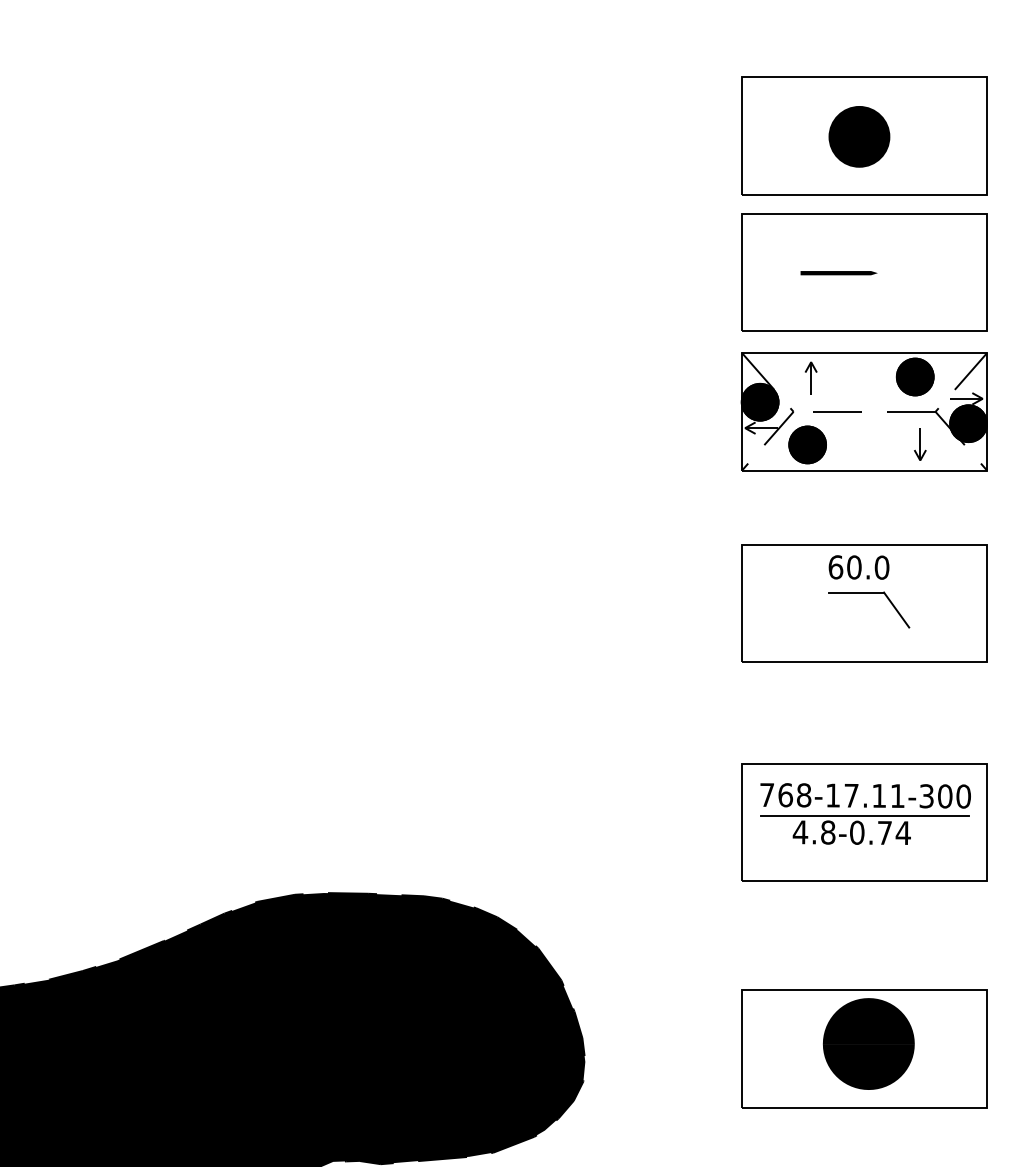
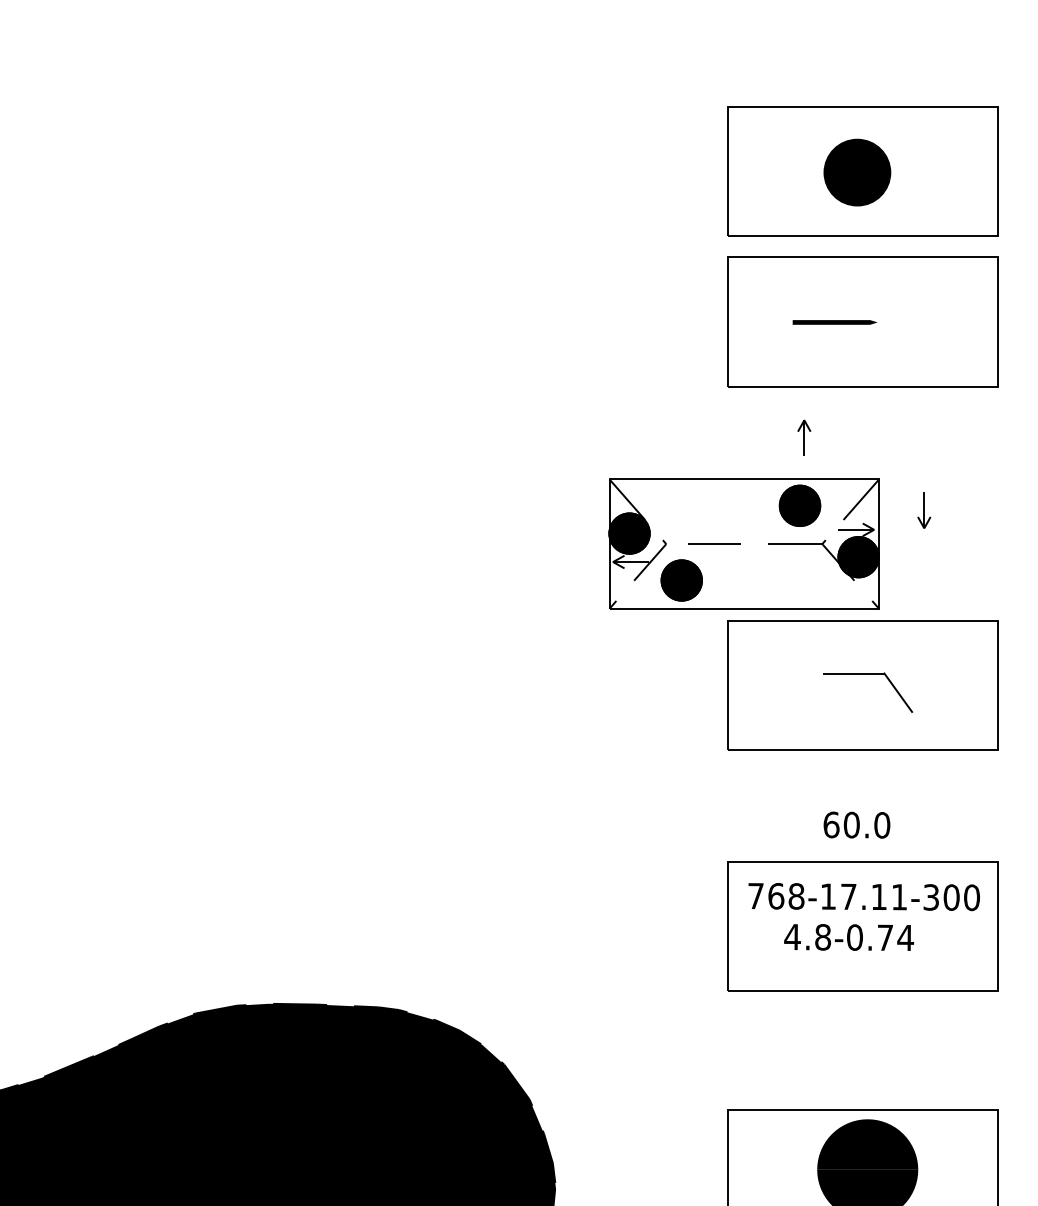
part: (863, 411) -> (743, 543), moved
text: (858, 567) -> (856, 825), moved
line: (864, 815) -> (862, 918), removed

